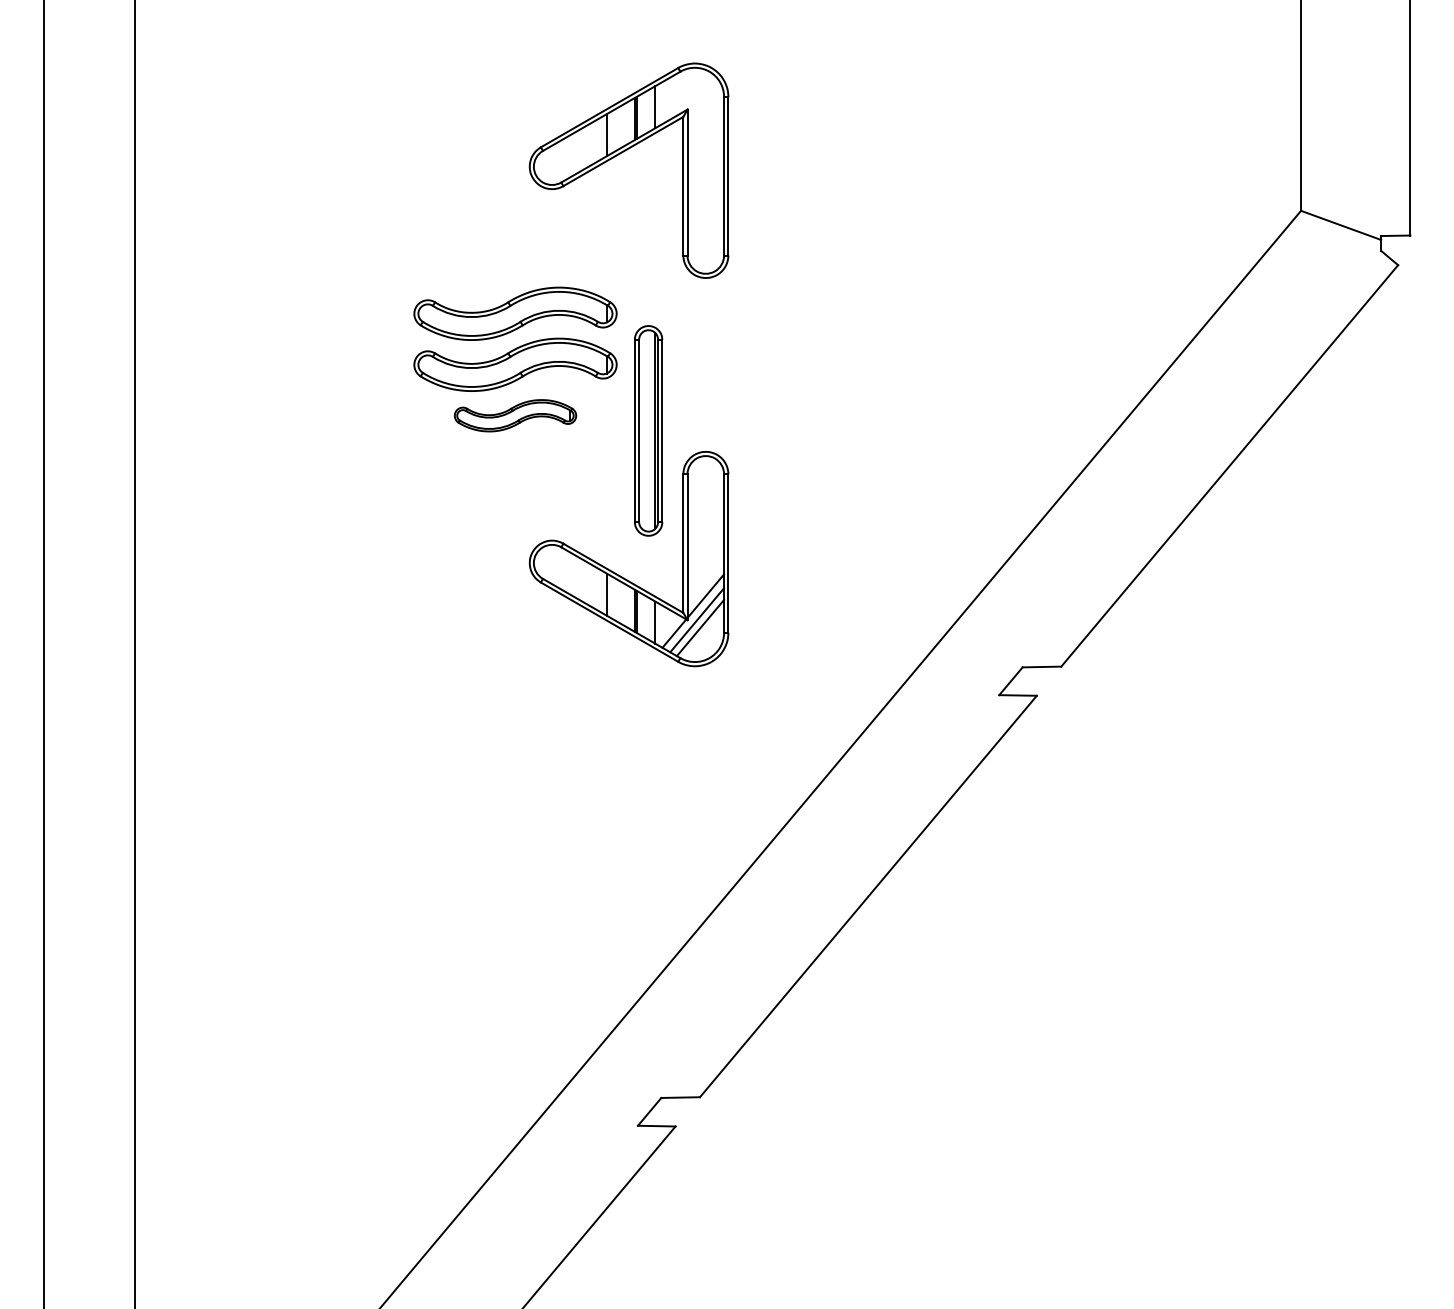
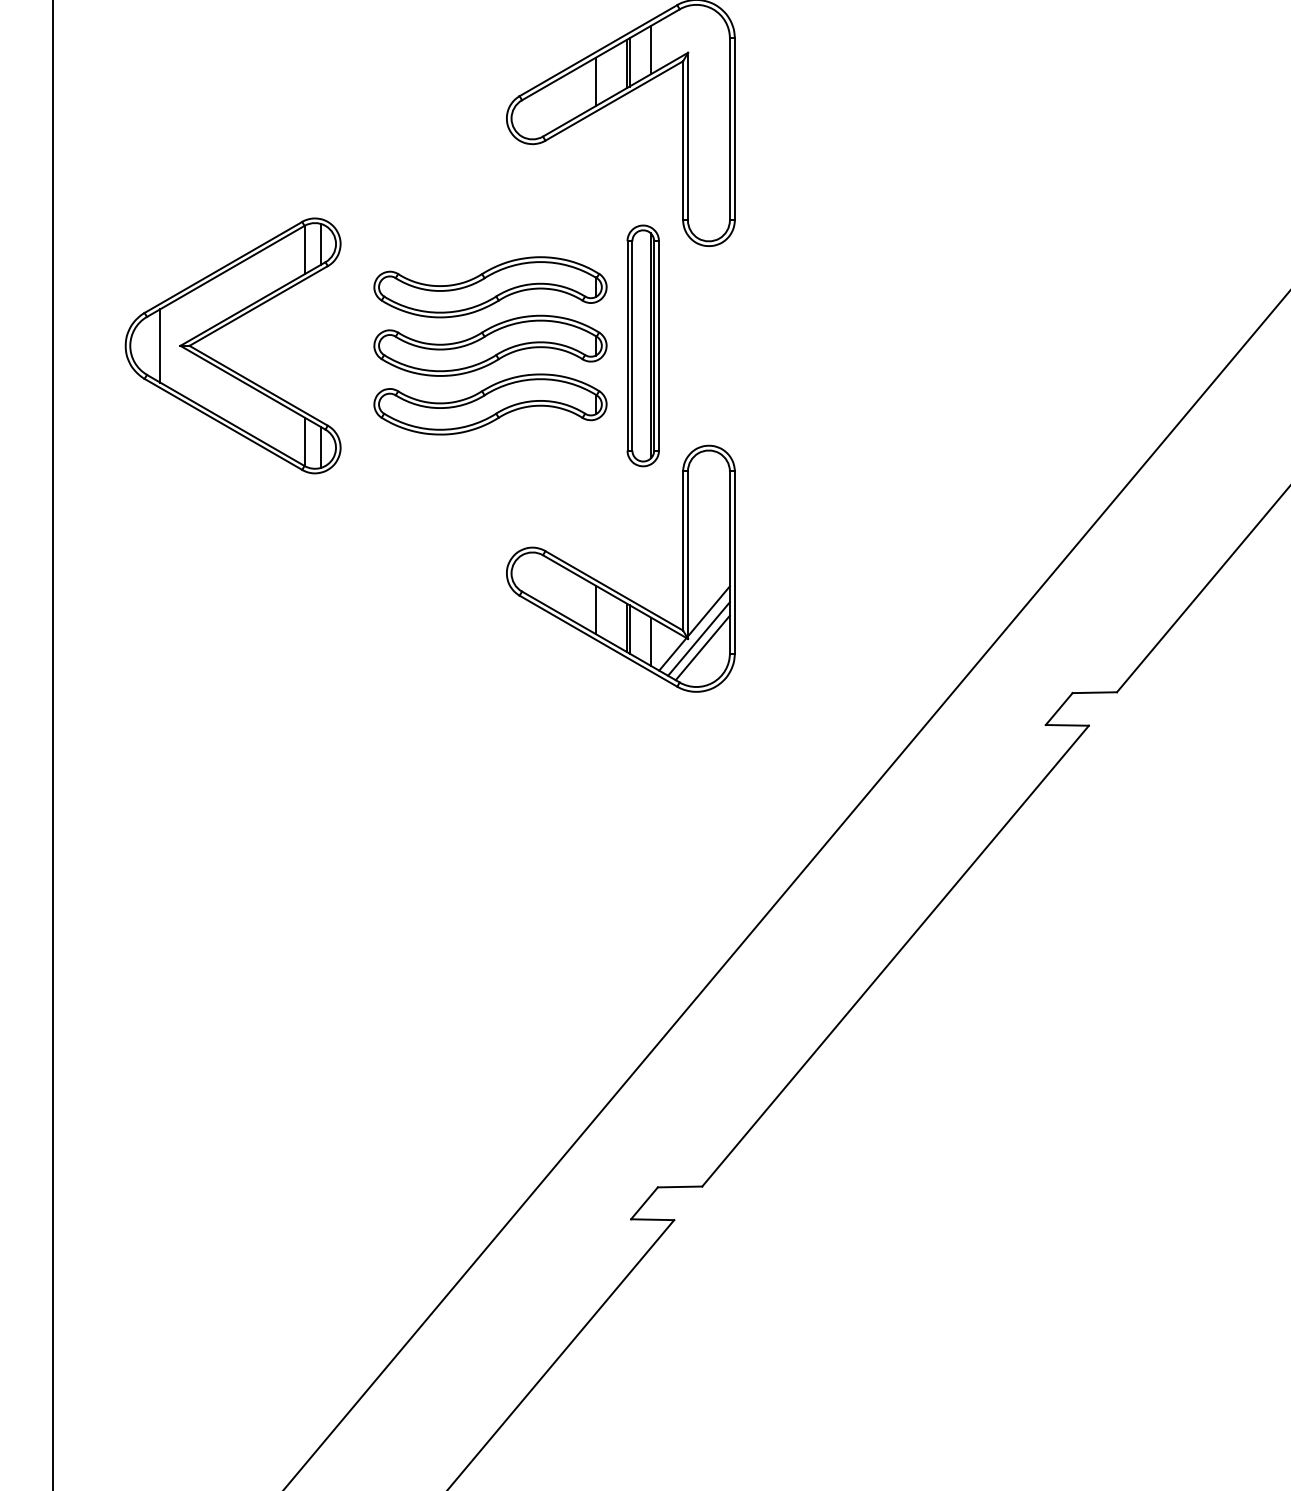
part: (282, 349) -> (223, 328), added
part: (515, 415) -> (490, 403), size x1.67
part: (648, 430) -> (643, 345), moved

